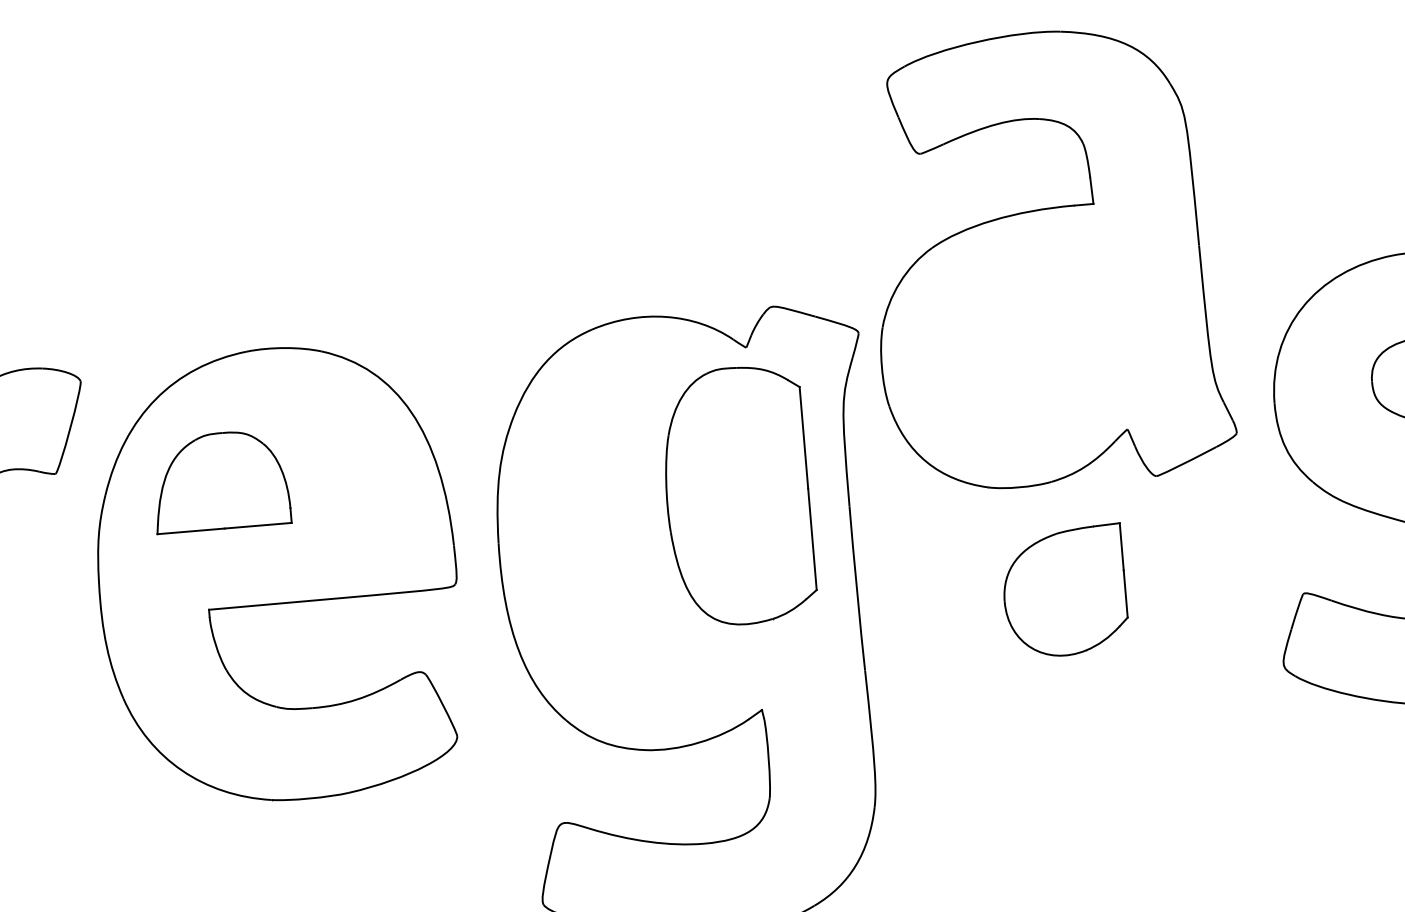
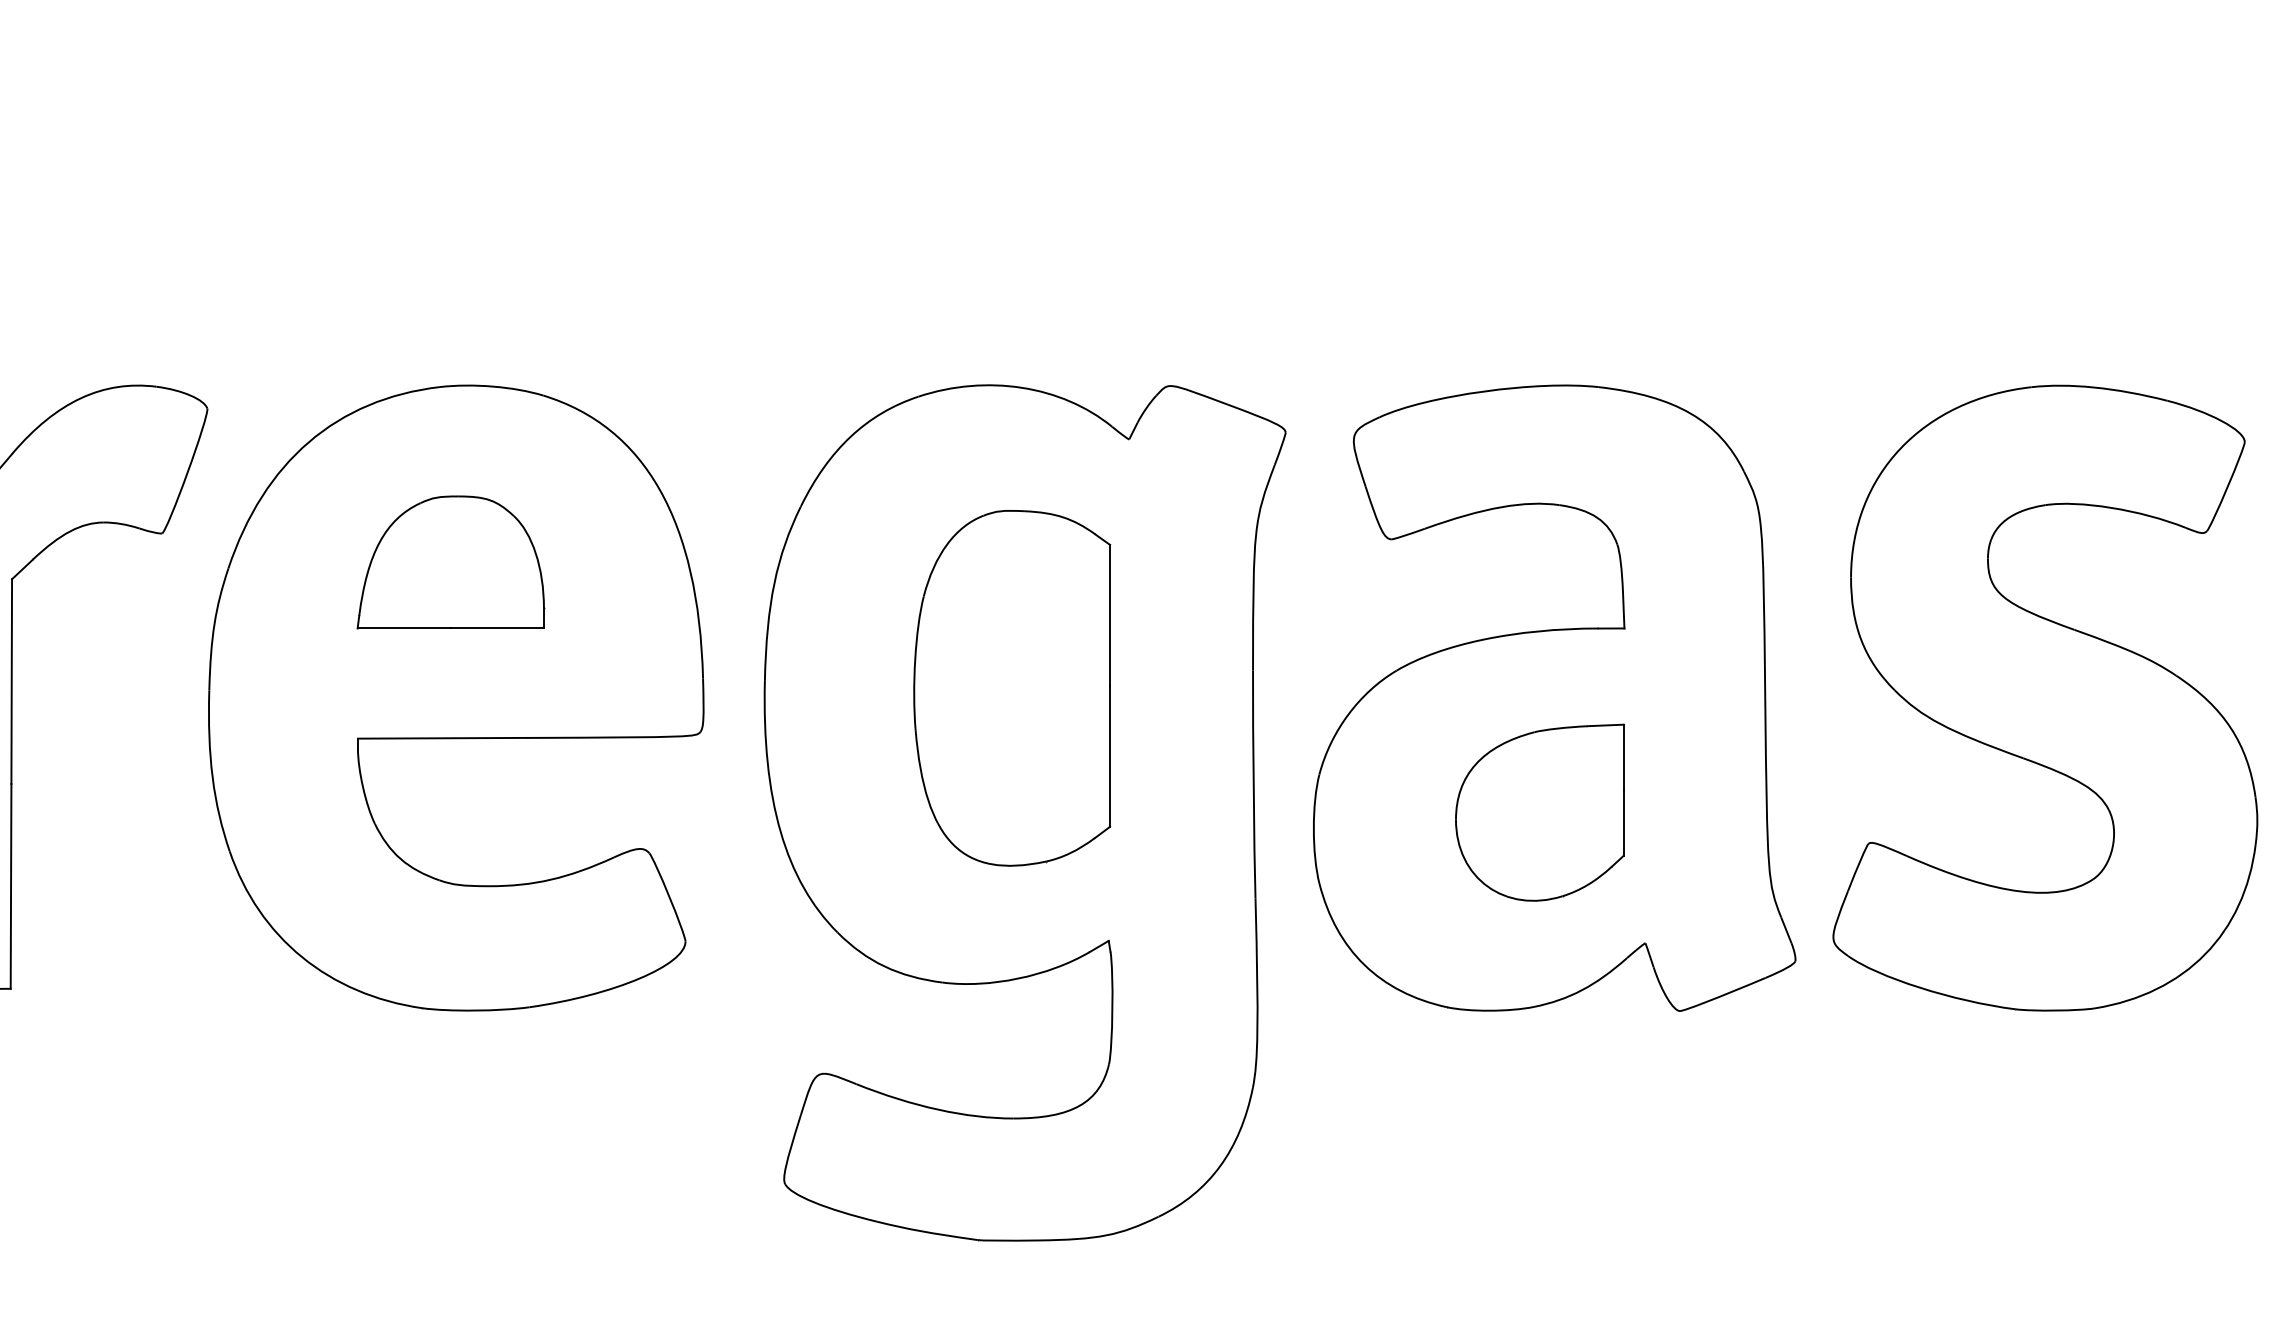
part: (1047, 257) -> (1554, 697), moved
part: (220, 481) -> (450, 562), moved
part: (738, 496) -> (1012, 688), moved

